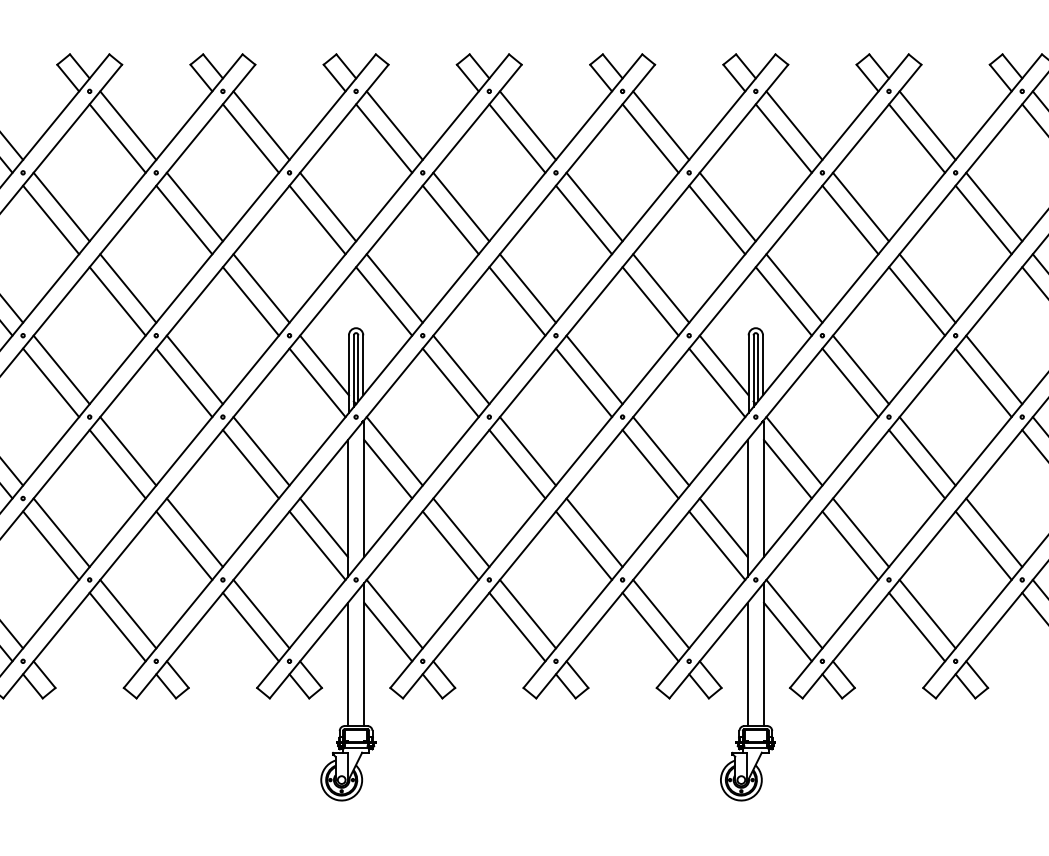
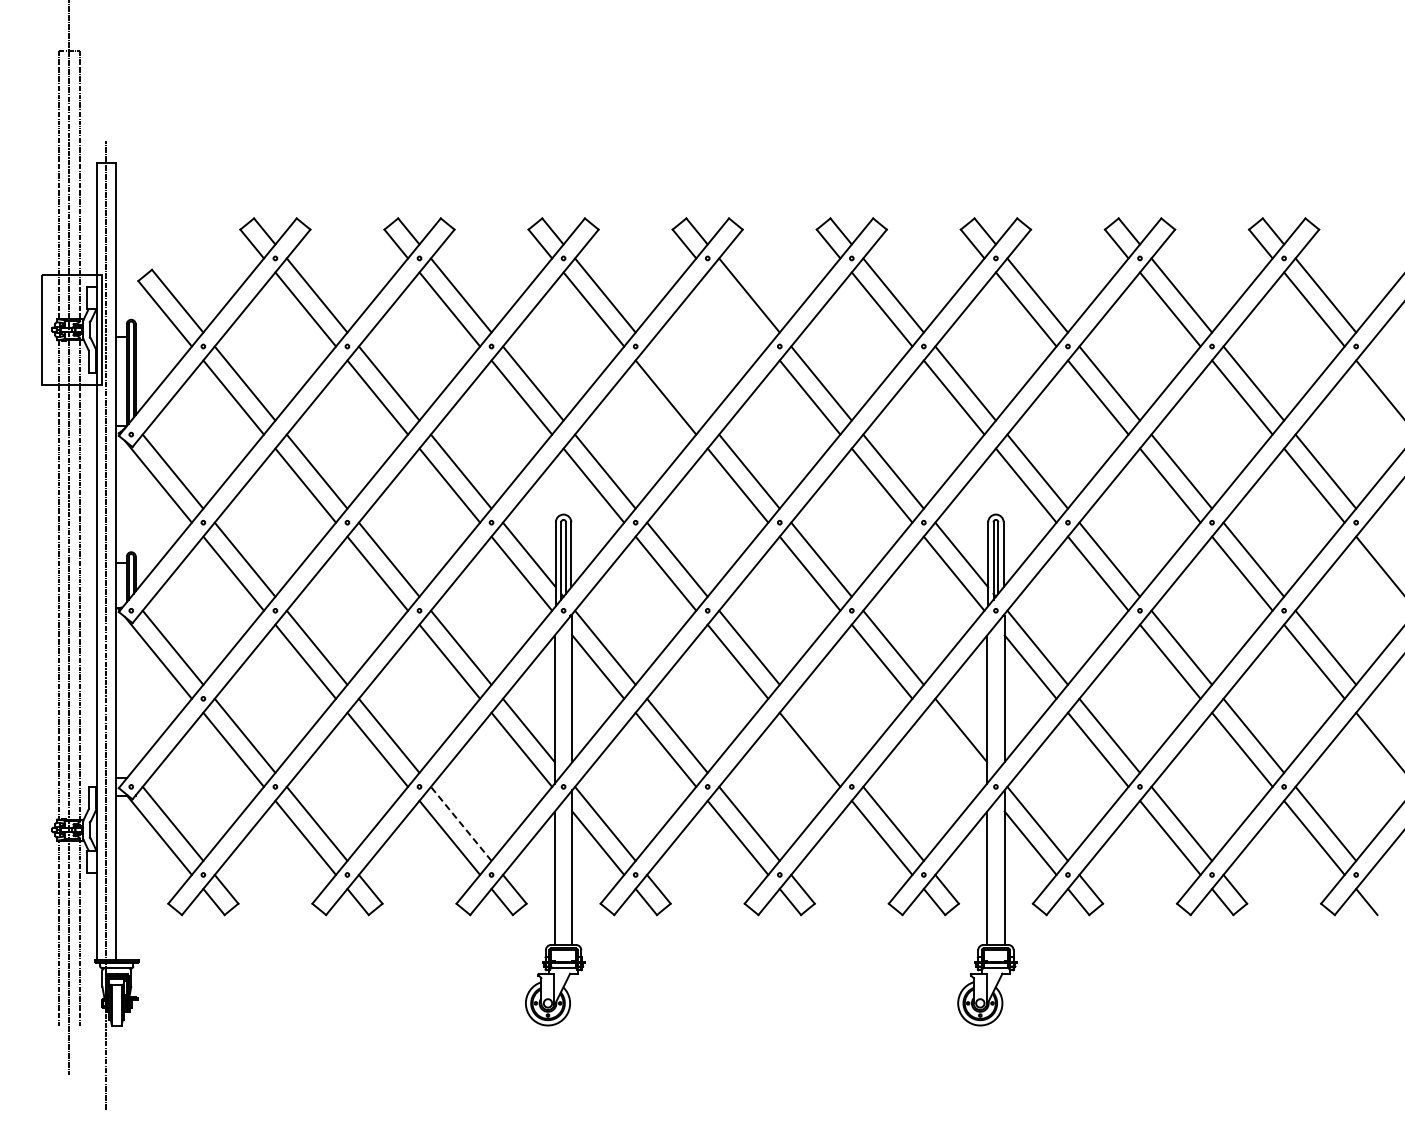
line: (516, 138) -> (737, 309), removed
line: (461, 207) -> (677, 383), removed
line: (594, 532) -> (821, 735), removed
line: (716, 545) -> (953, 749), removed
line: (261, 613) -> (461, 823), solid -> dashed

